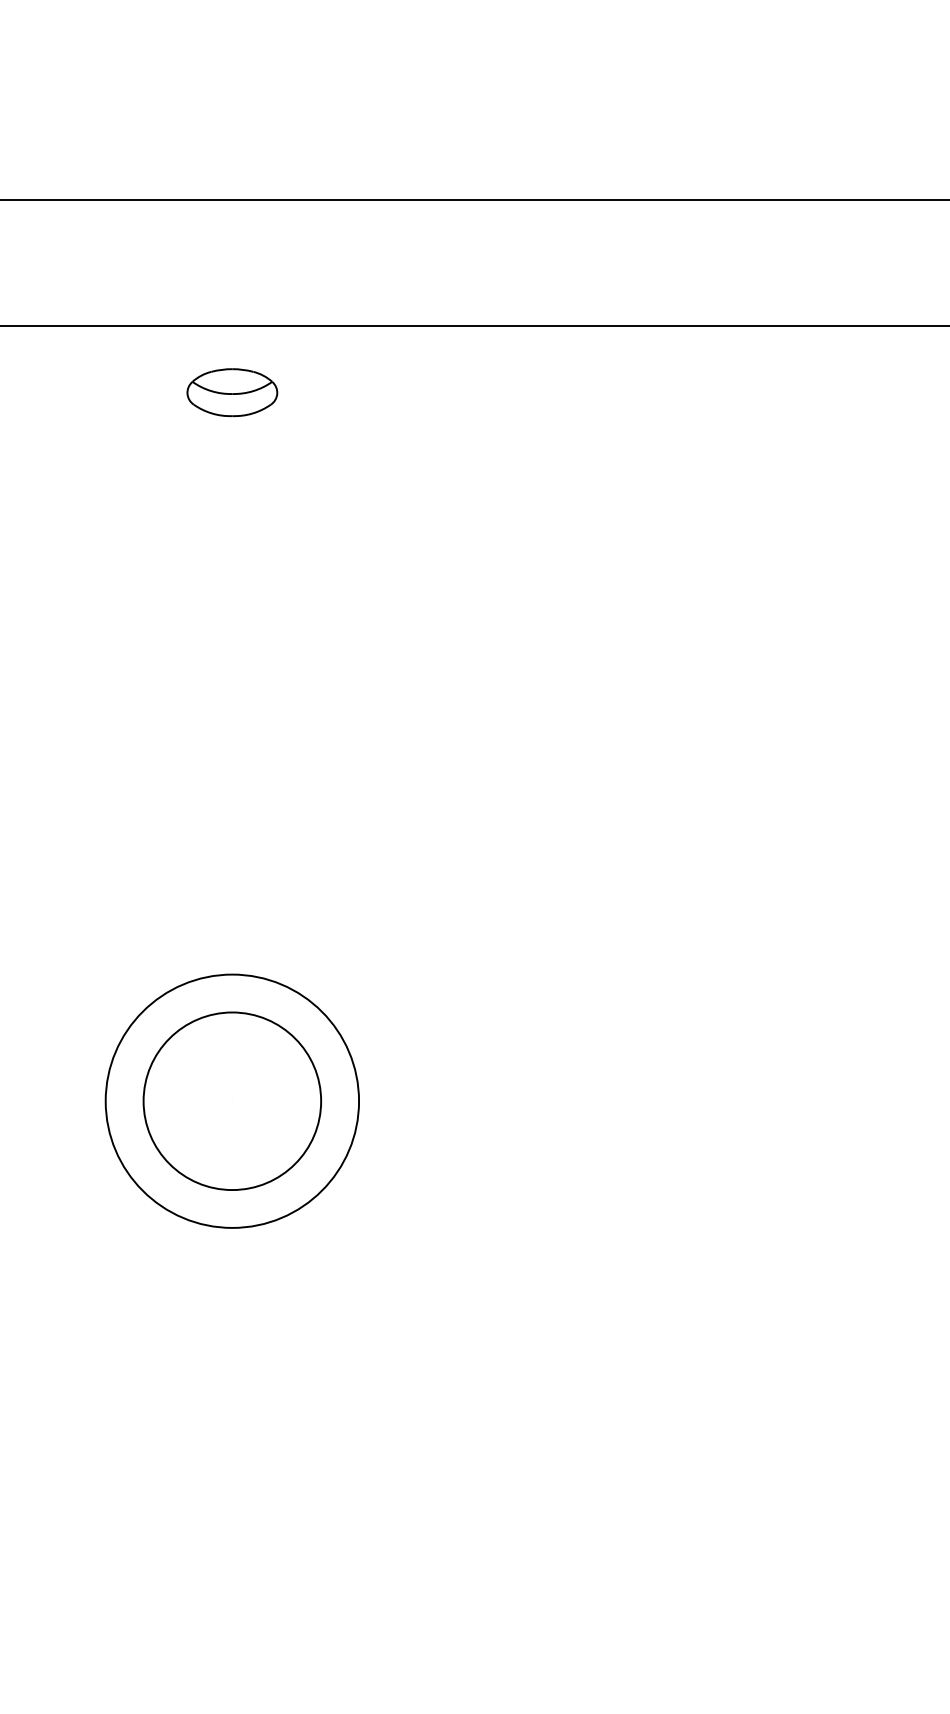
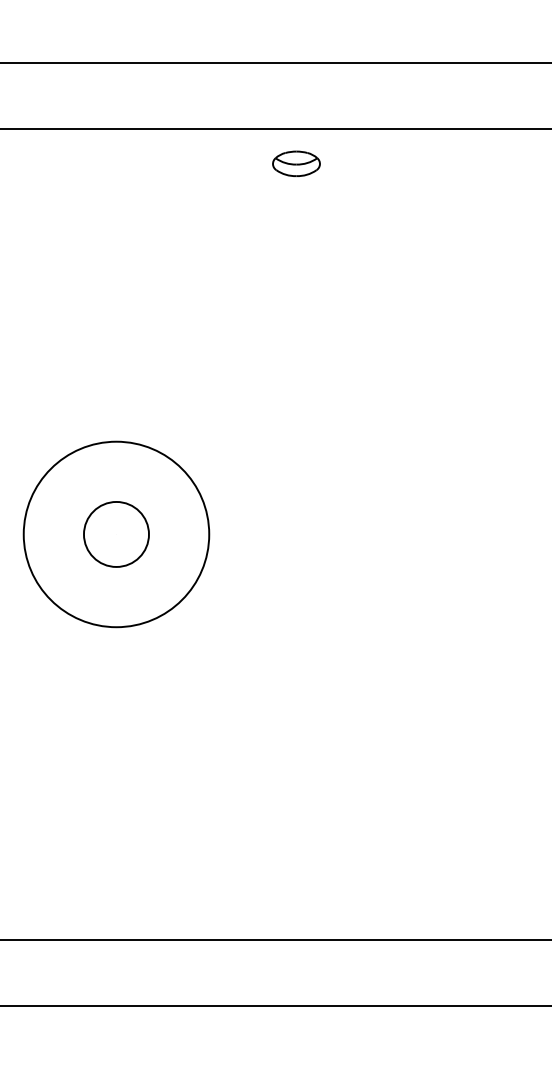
part: (232, 391) -> (296, 163), moved
circle: (232, 1101) -> (116, 534), size x0.7
circle: (232, 1101) -> (116, 534), size x1.4

